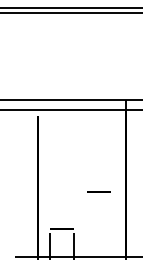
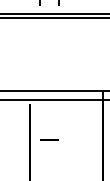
line: (98, 191) -> (49, 139), moved

